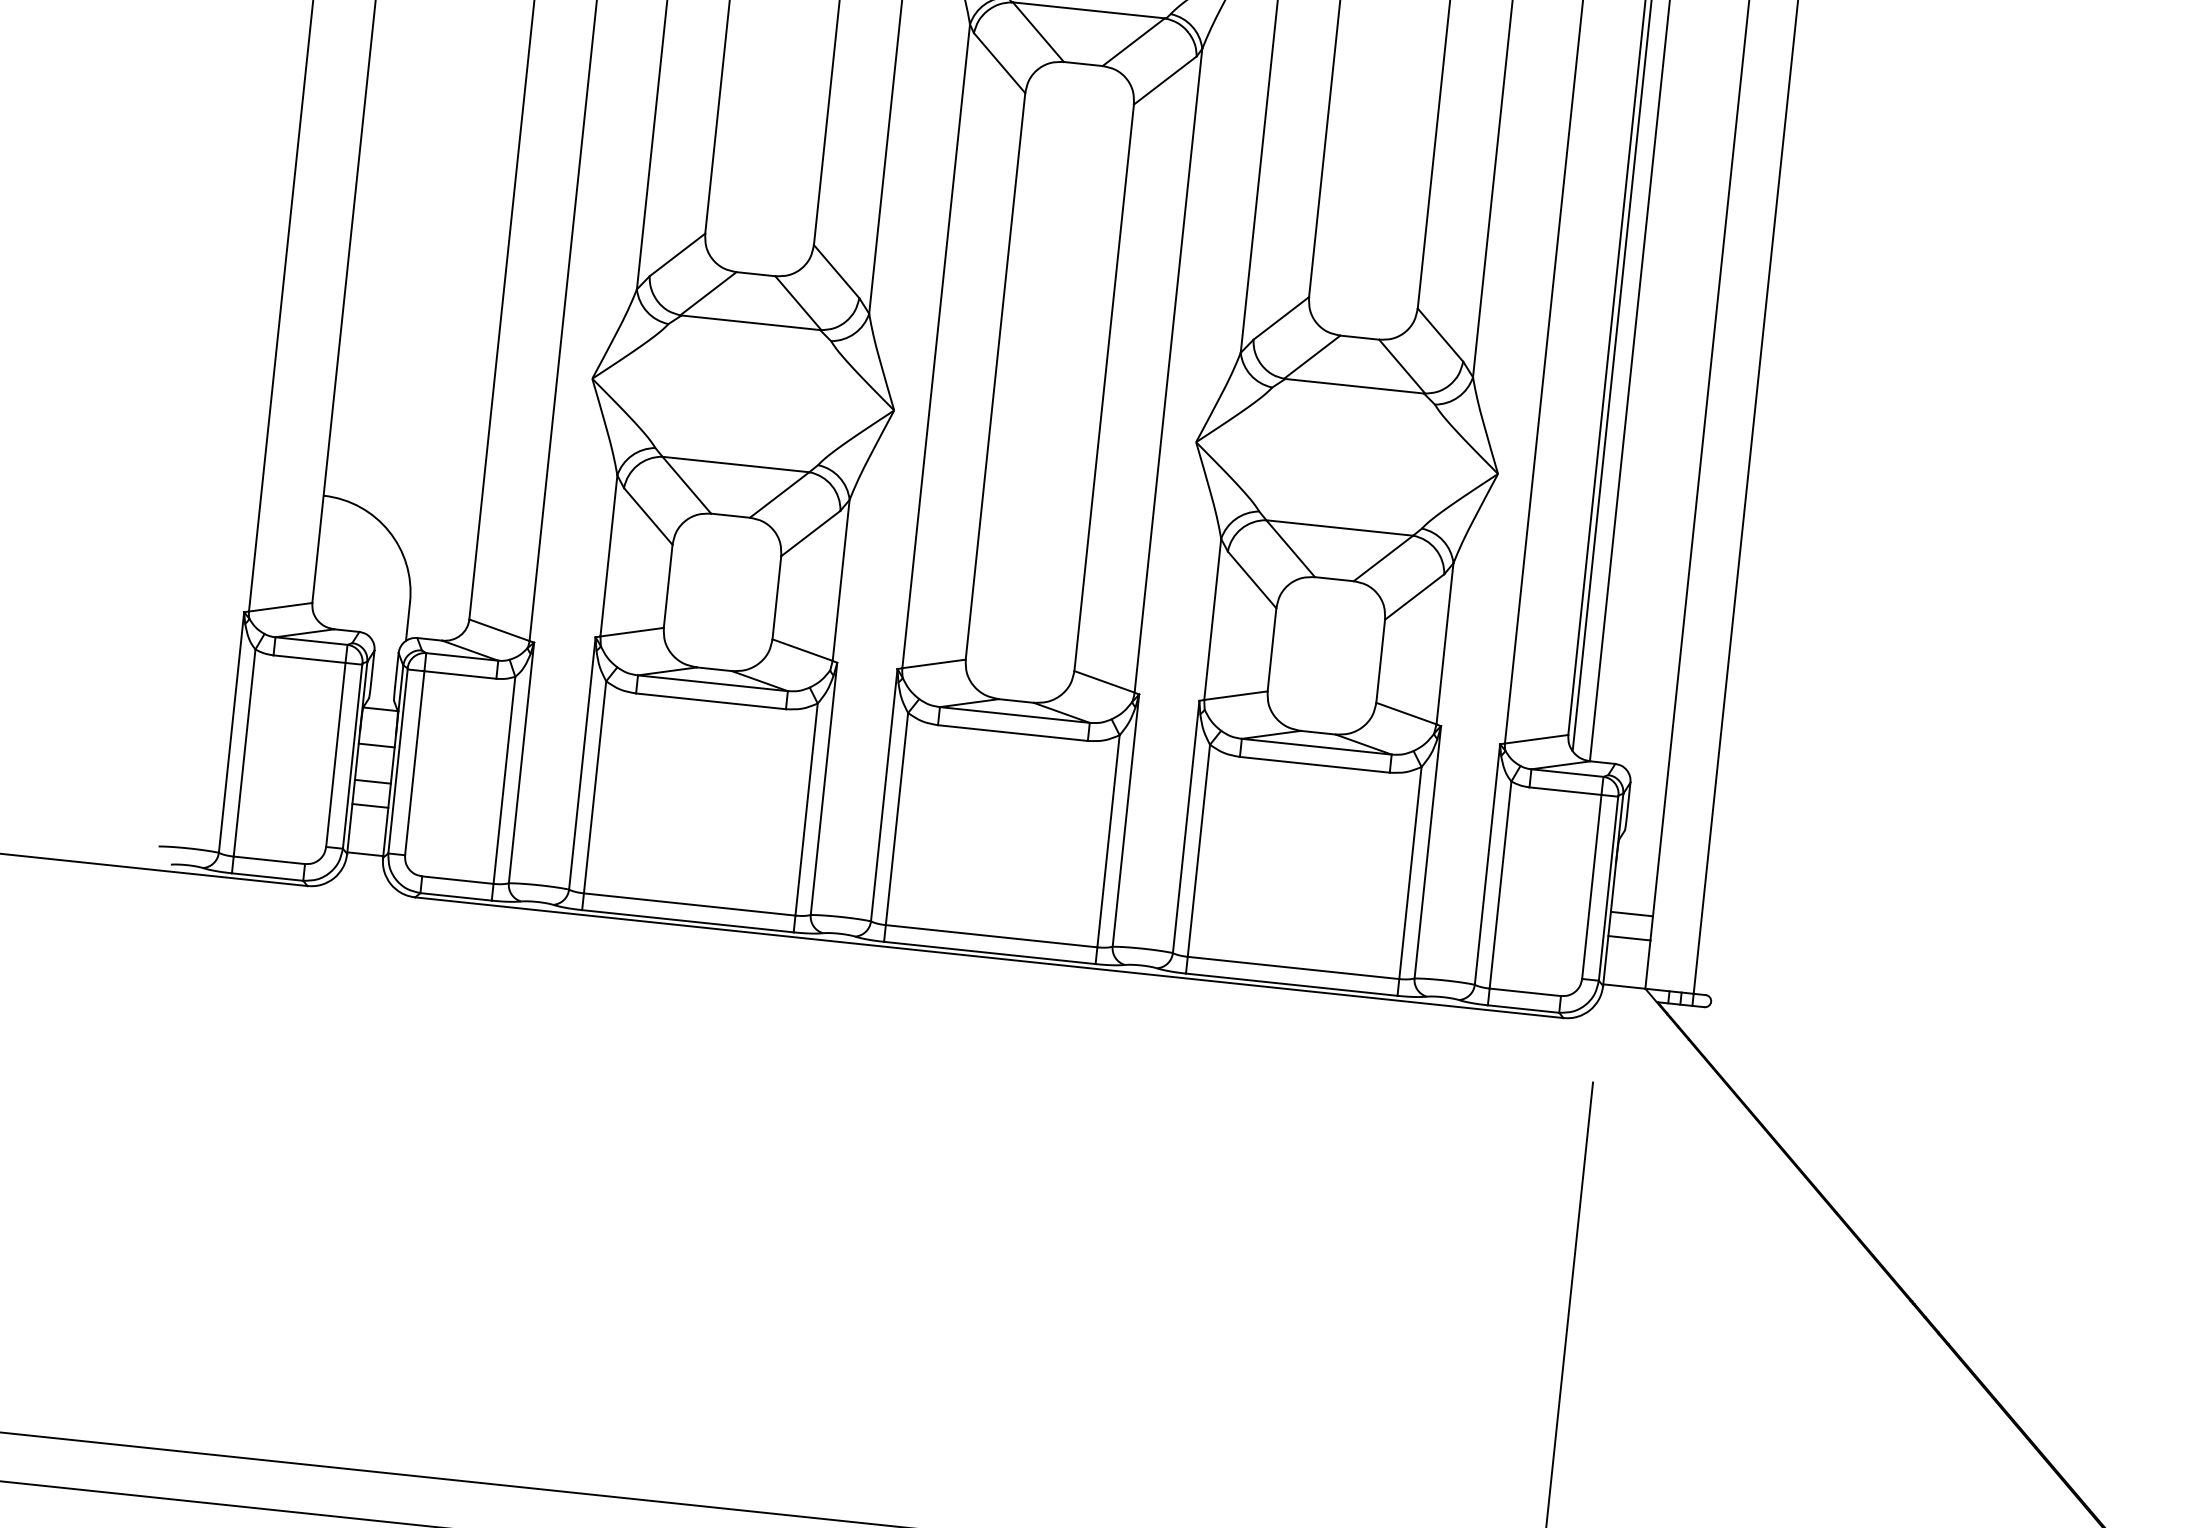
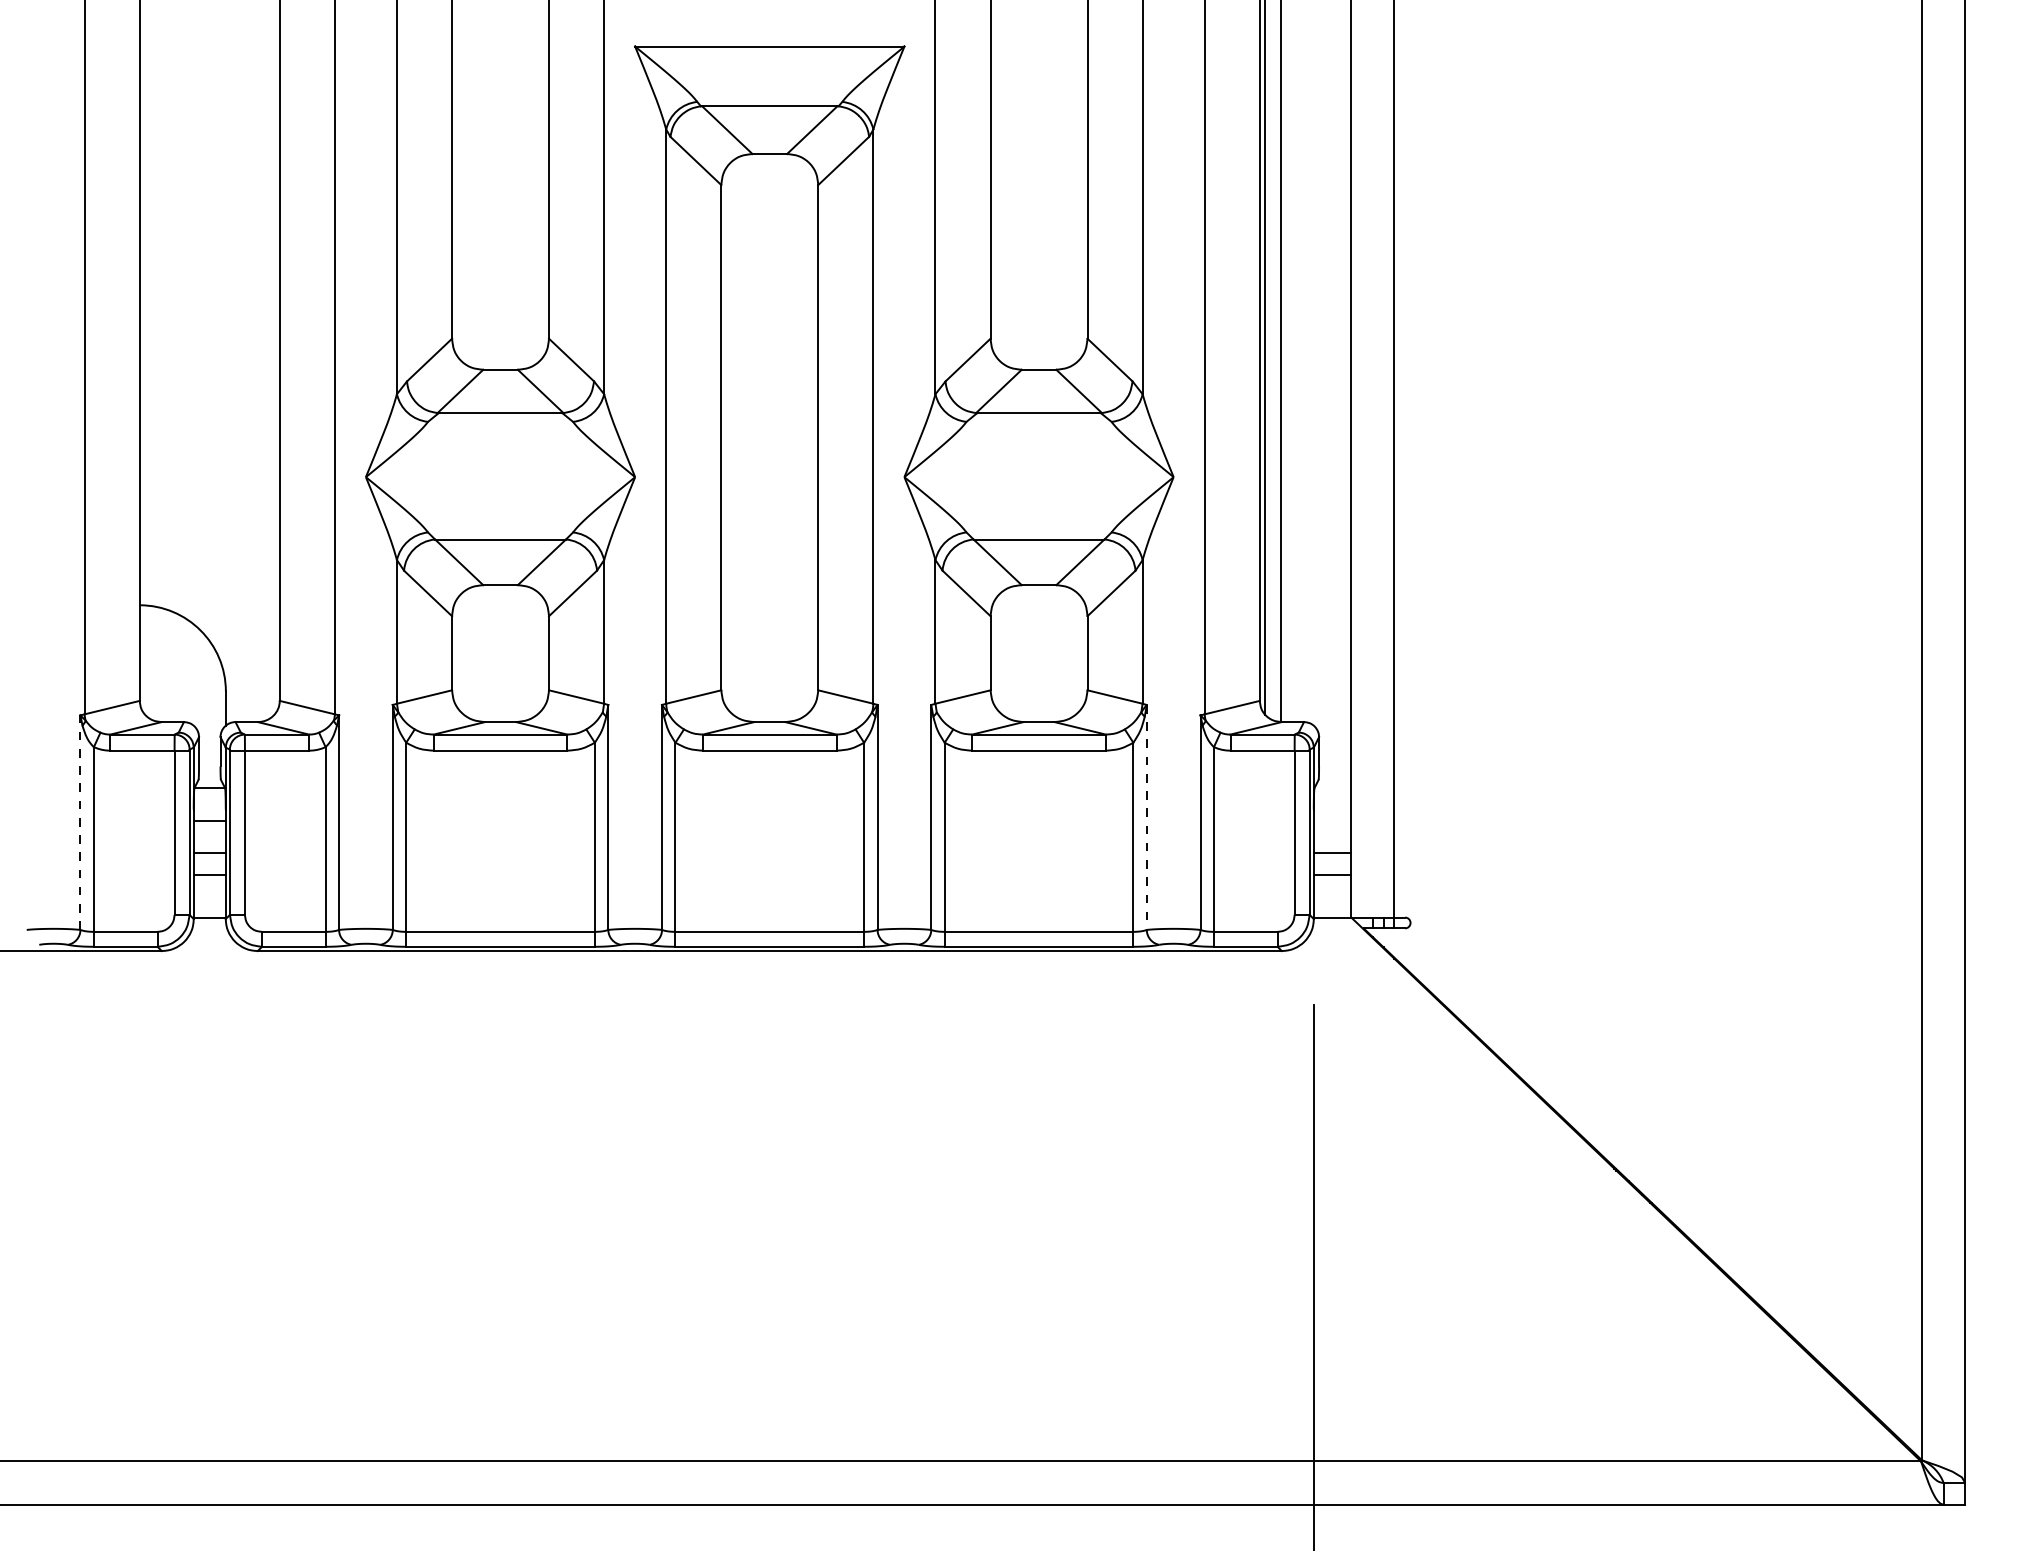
line: (231, 732) -> (80, 822), solid -> dashed
line: (1427, 852) -> (1146, 817), solid -> dashed

